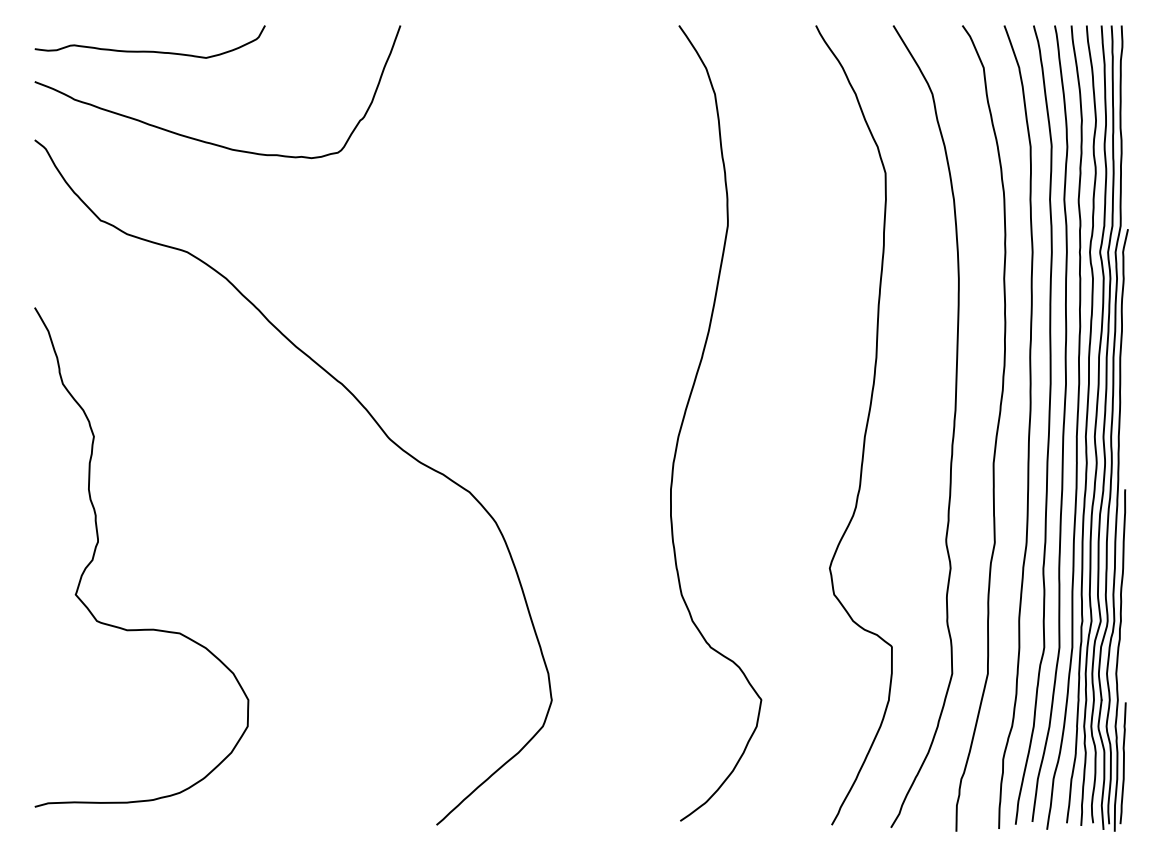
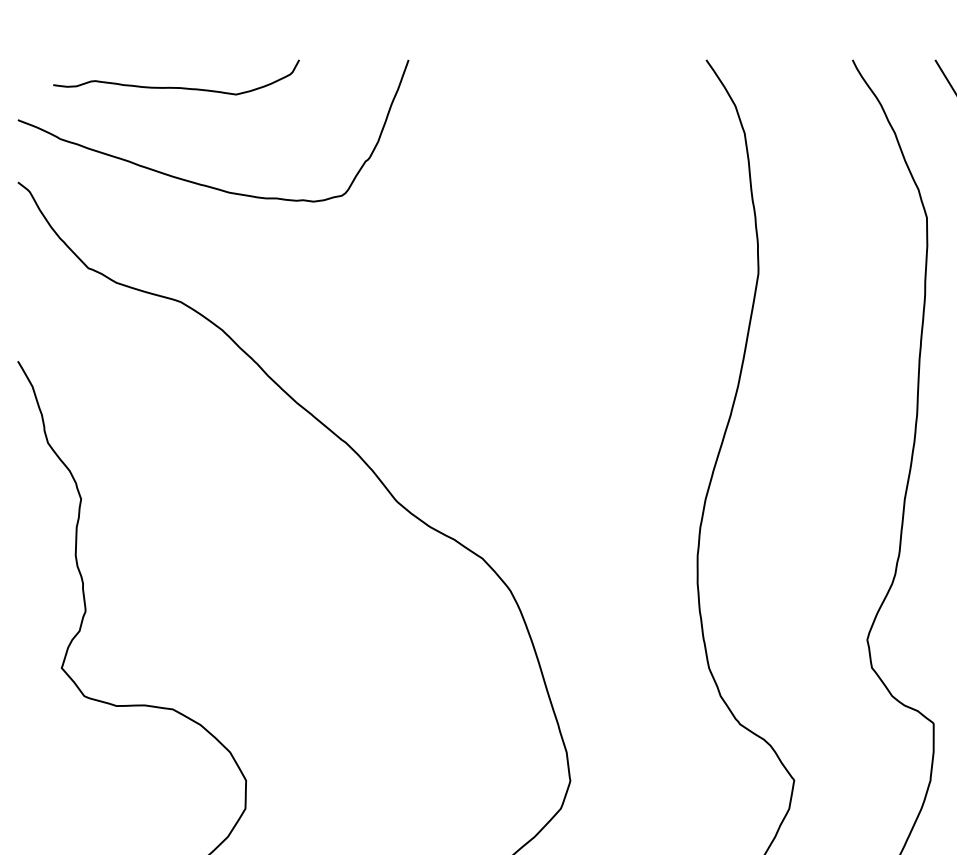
curve: (149, 50) -> (175, 86), moved

